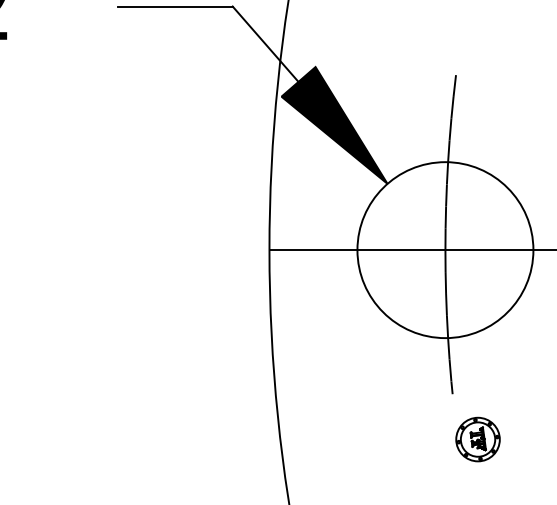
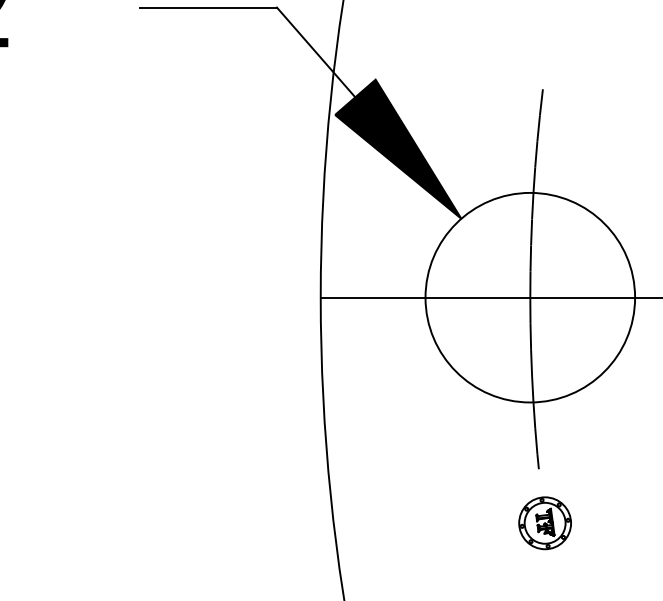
part: (477, 439) -> (544, 523), moved

